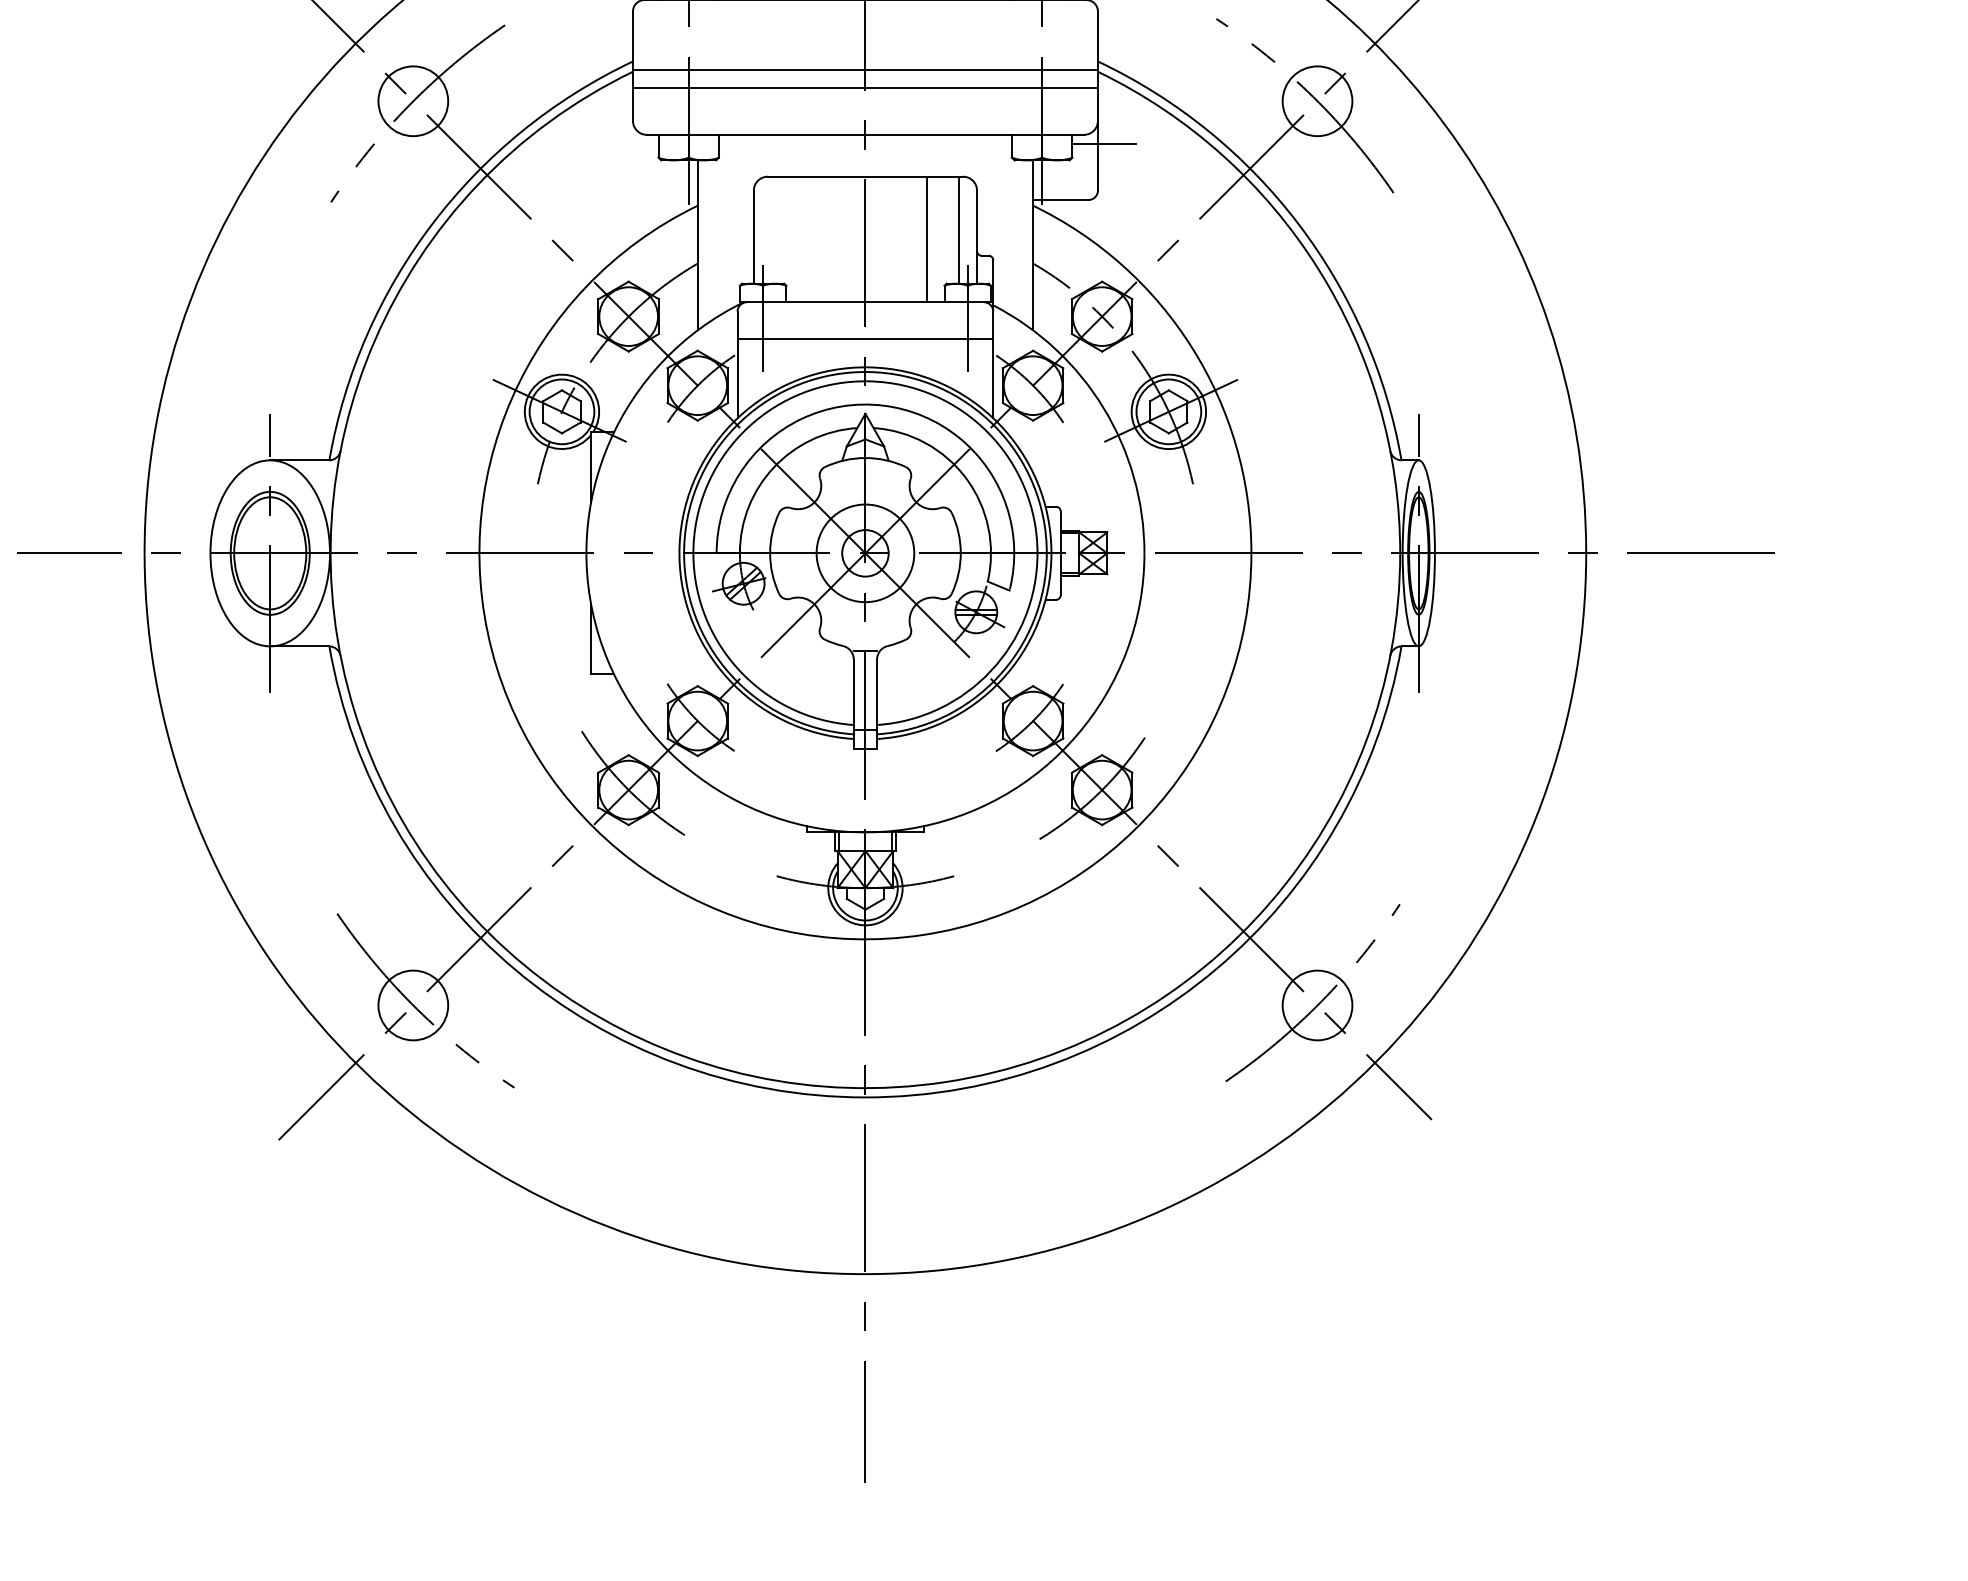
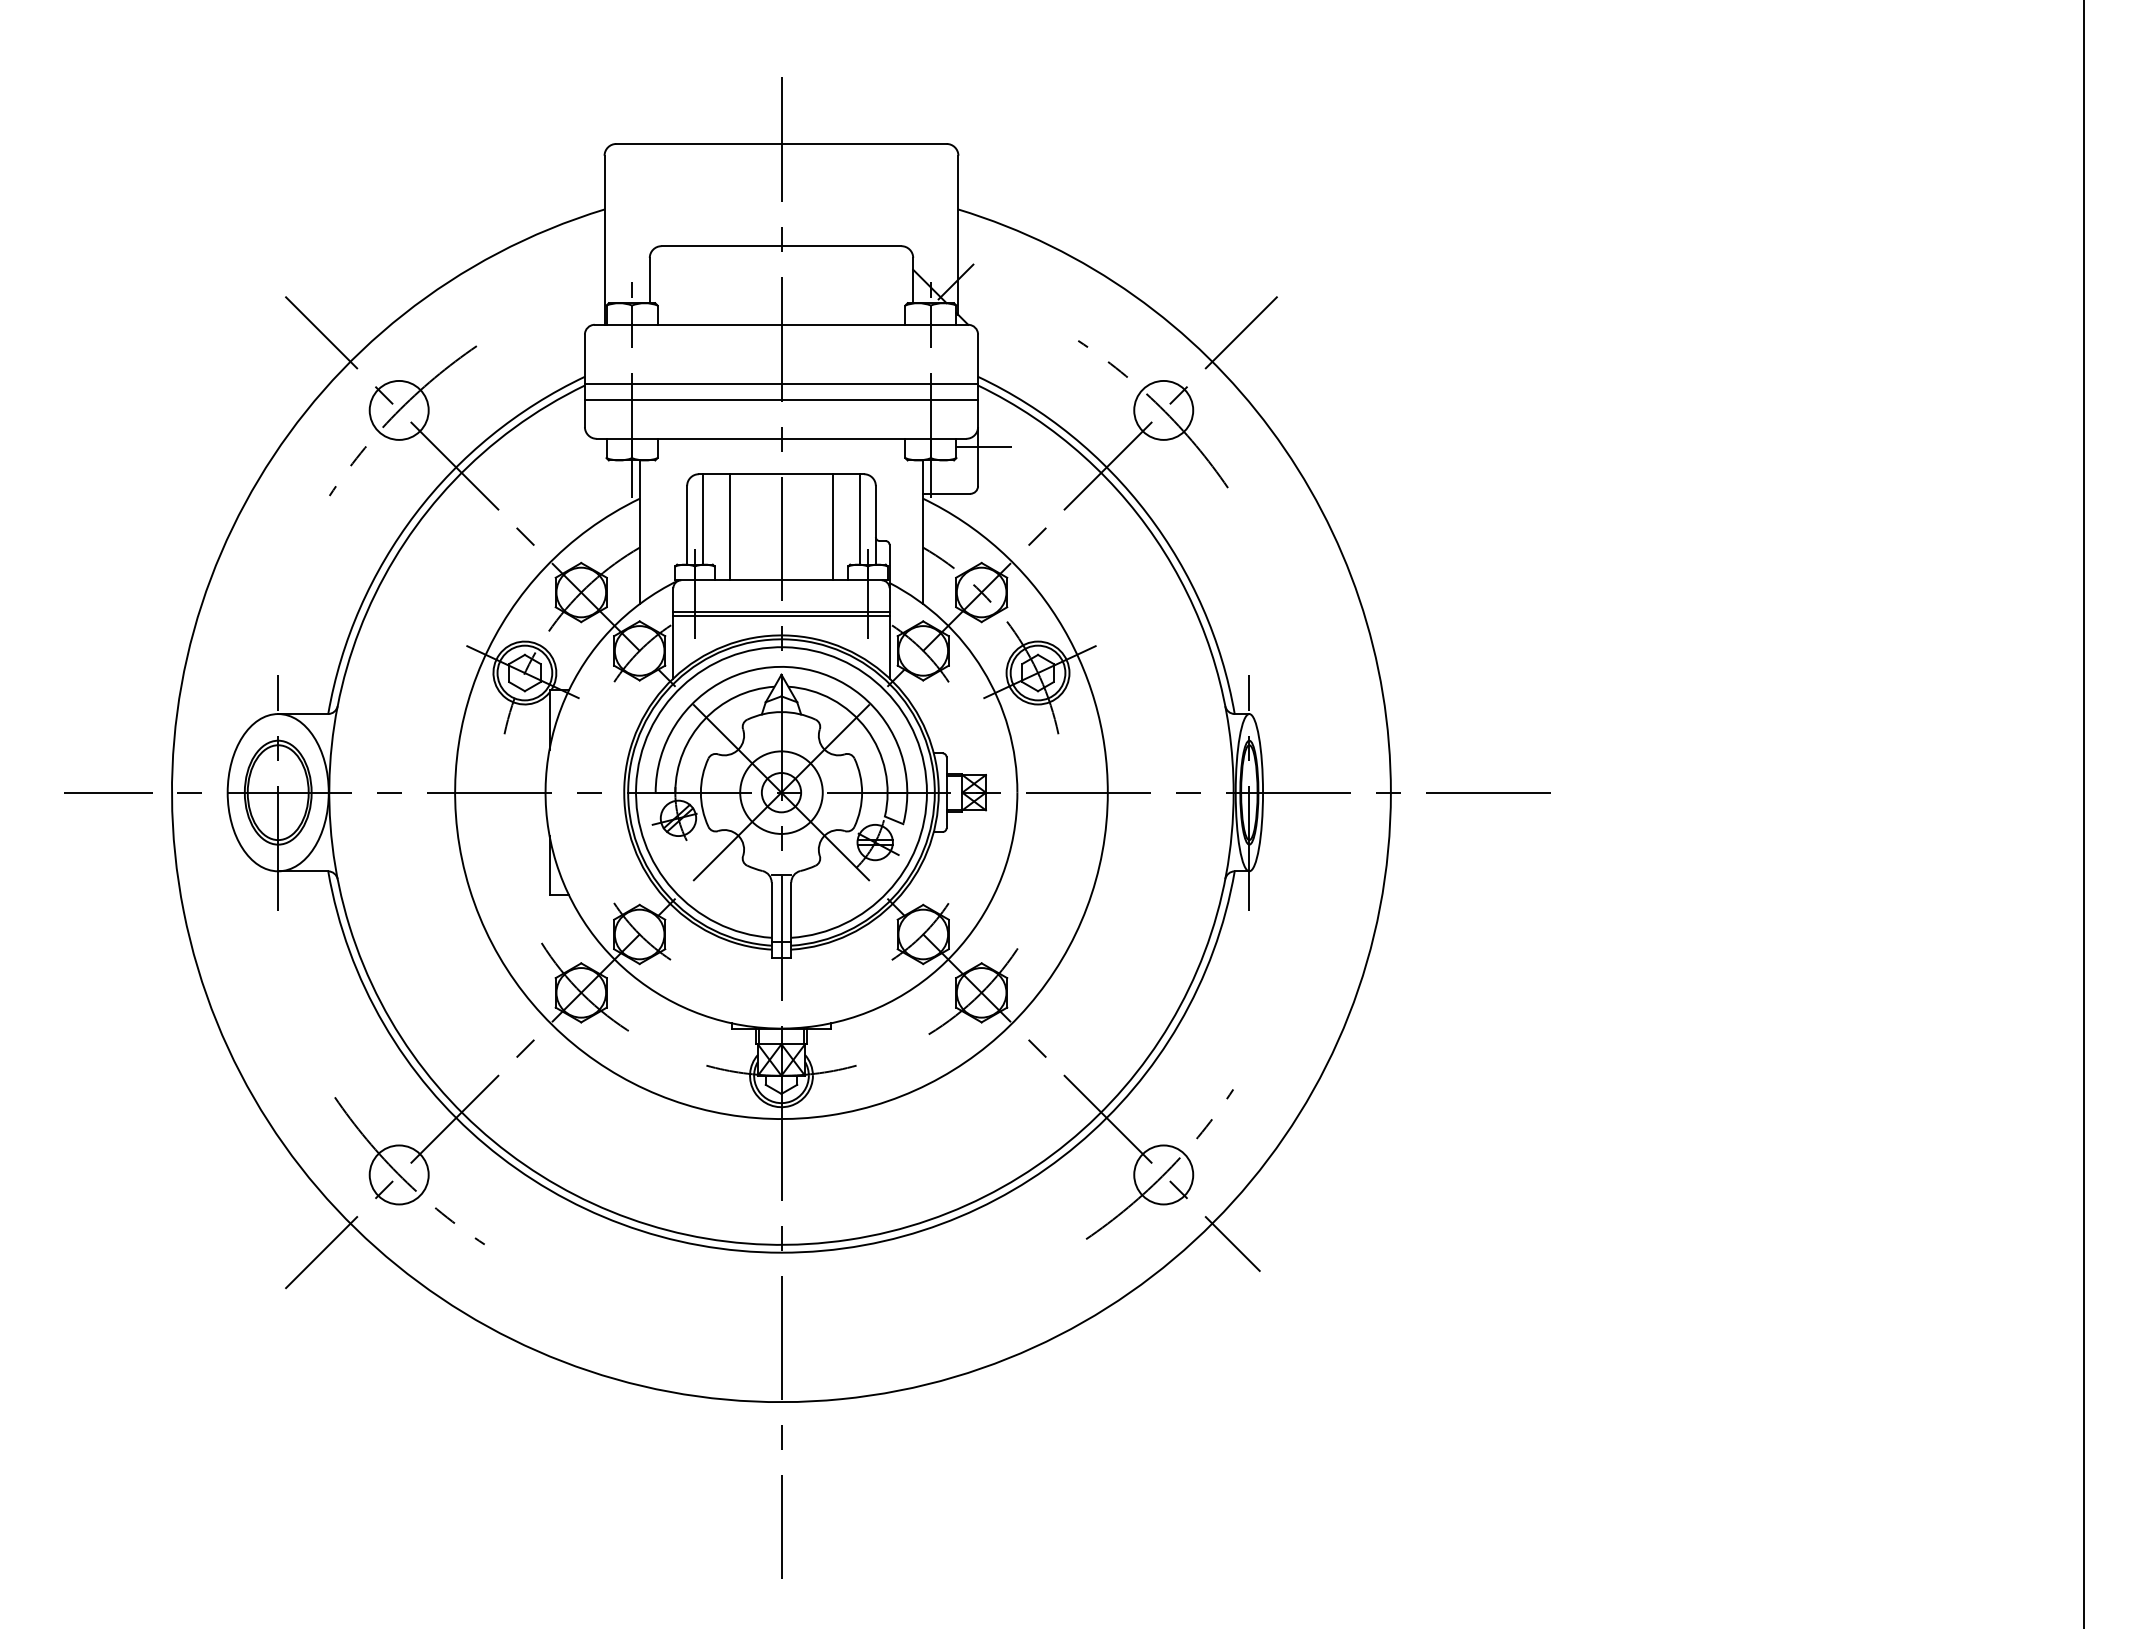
line: (772, 230) -> (702, 519), added
line: (803, 239) -> (729, 527), added
line: (865, 343) -> (781, 615), added

